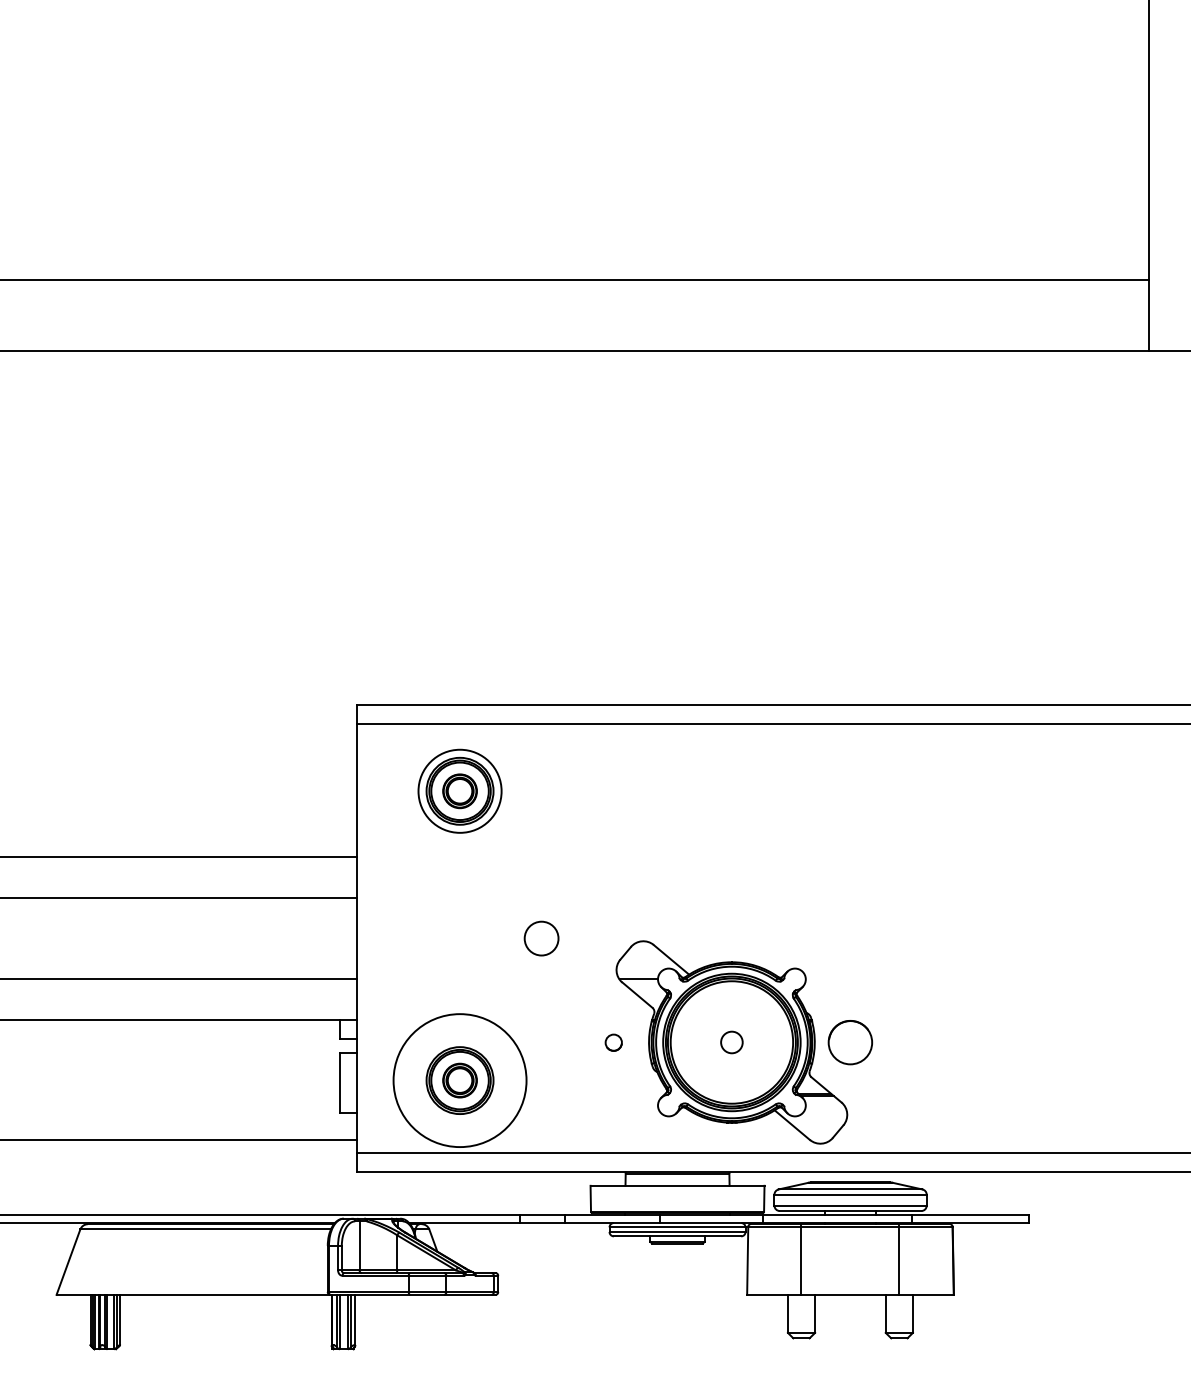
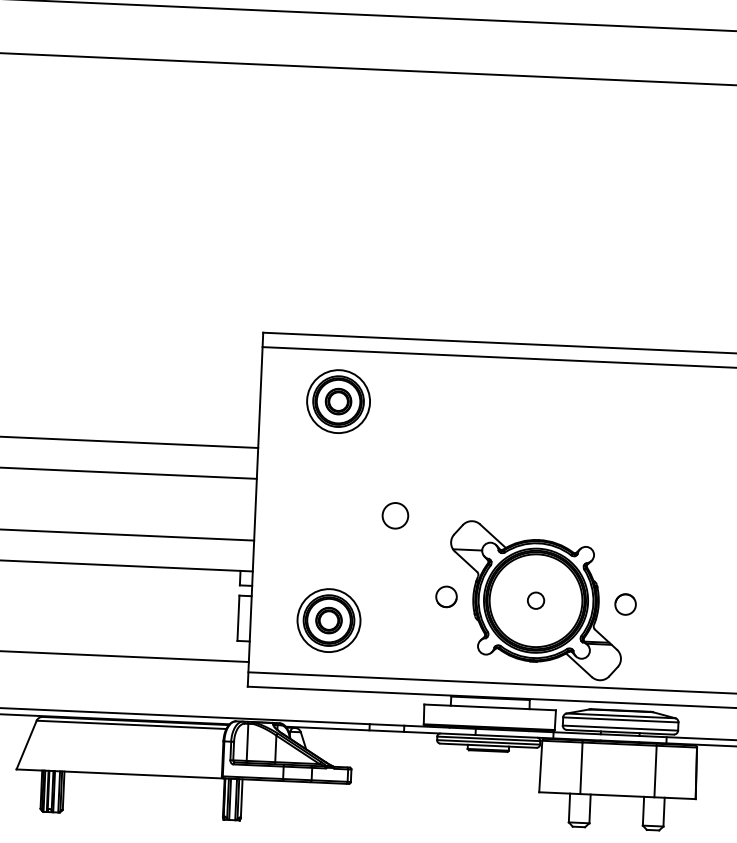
circle: (849, 1041) -> (625, 603), size x0.62
circle: (613, 1042) -> (446, 596), size x1.67
circle: (459, 1080) -> (328, 620), size x0.62

